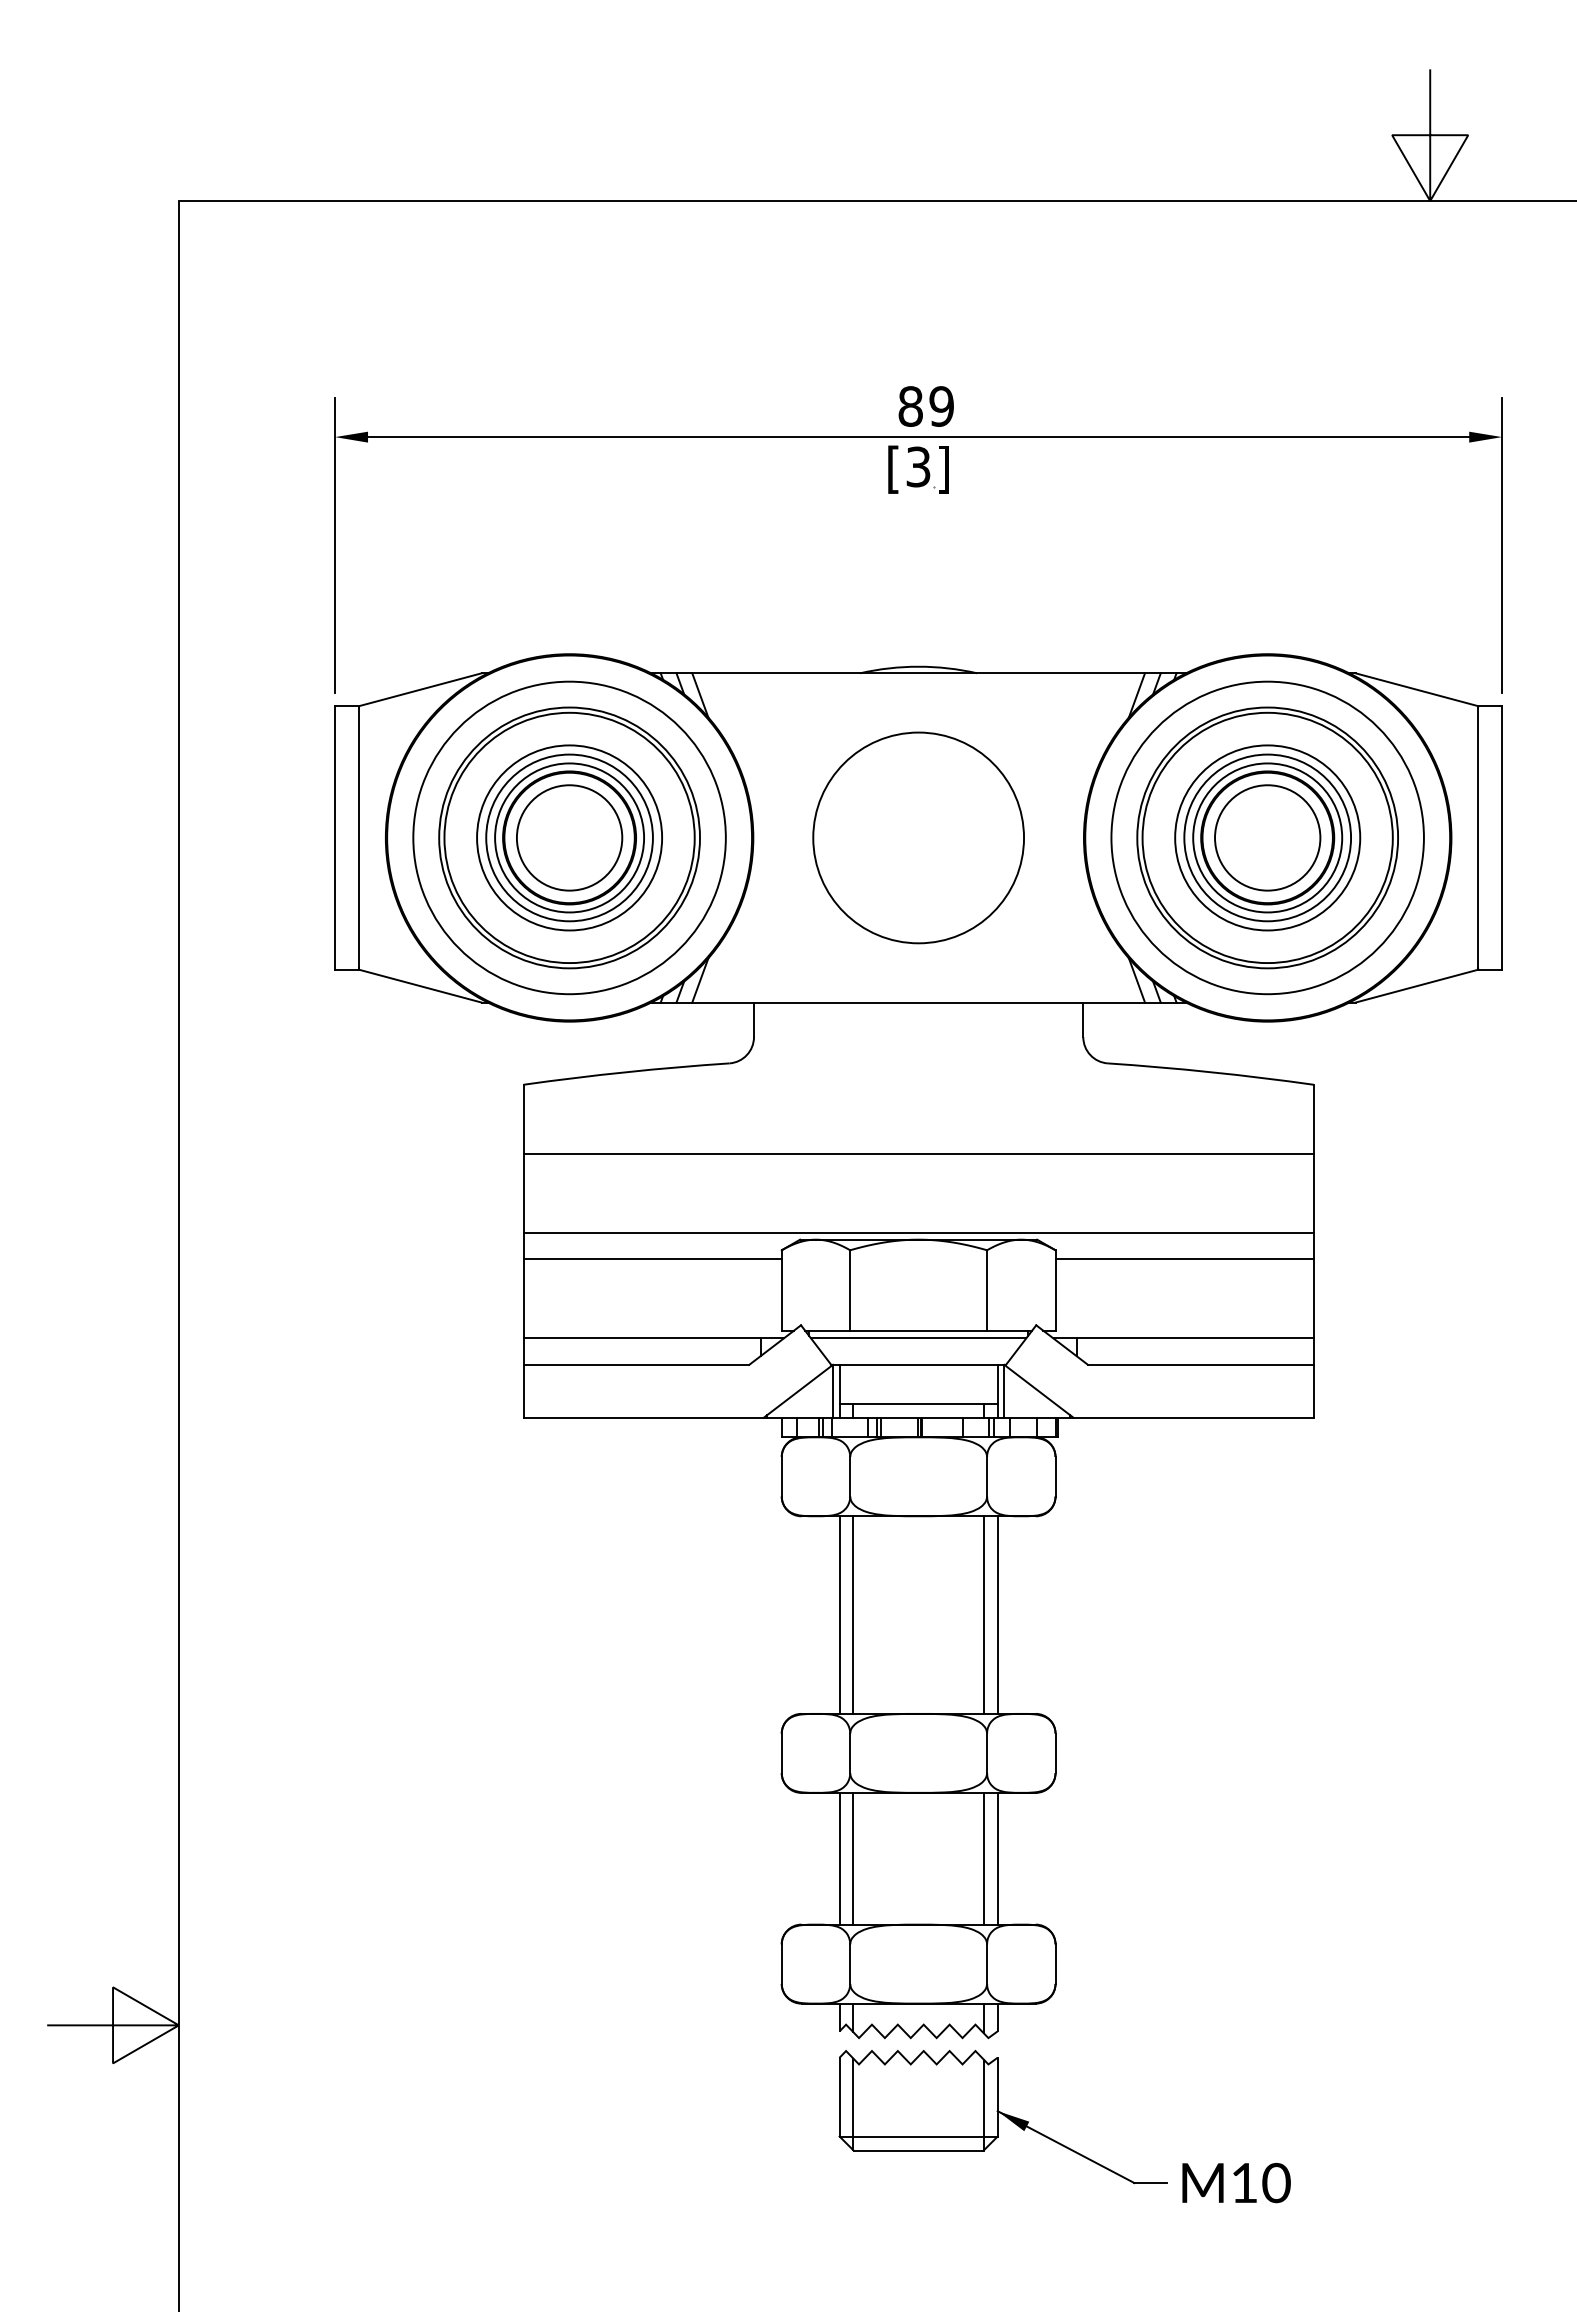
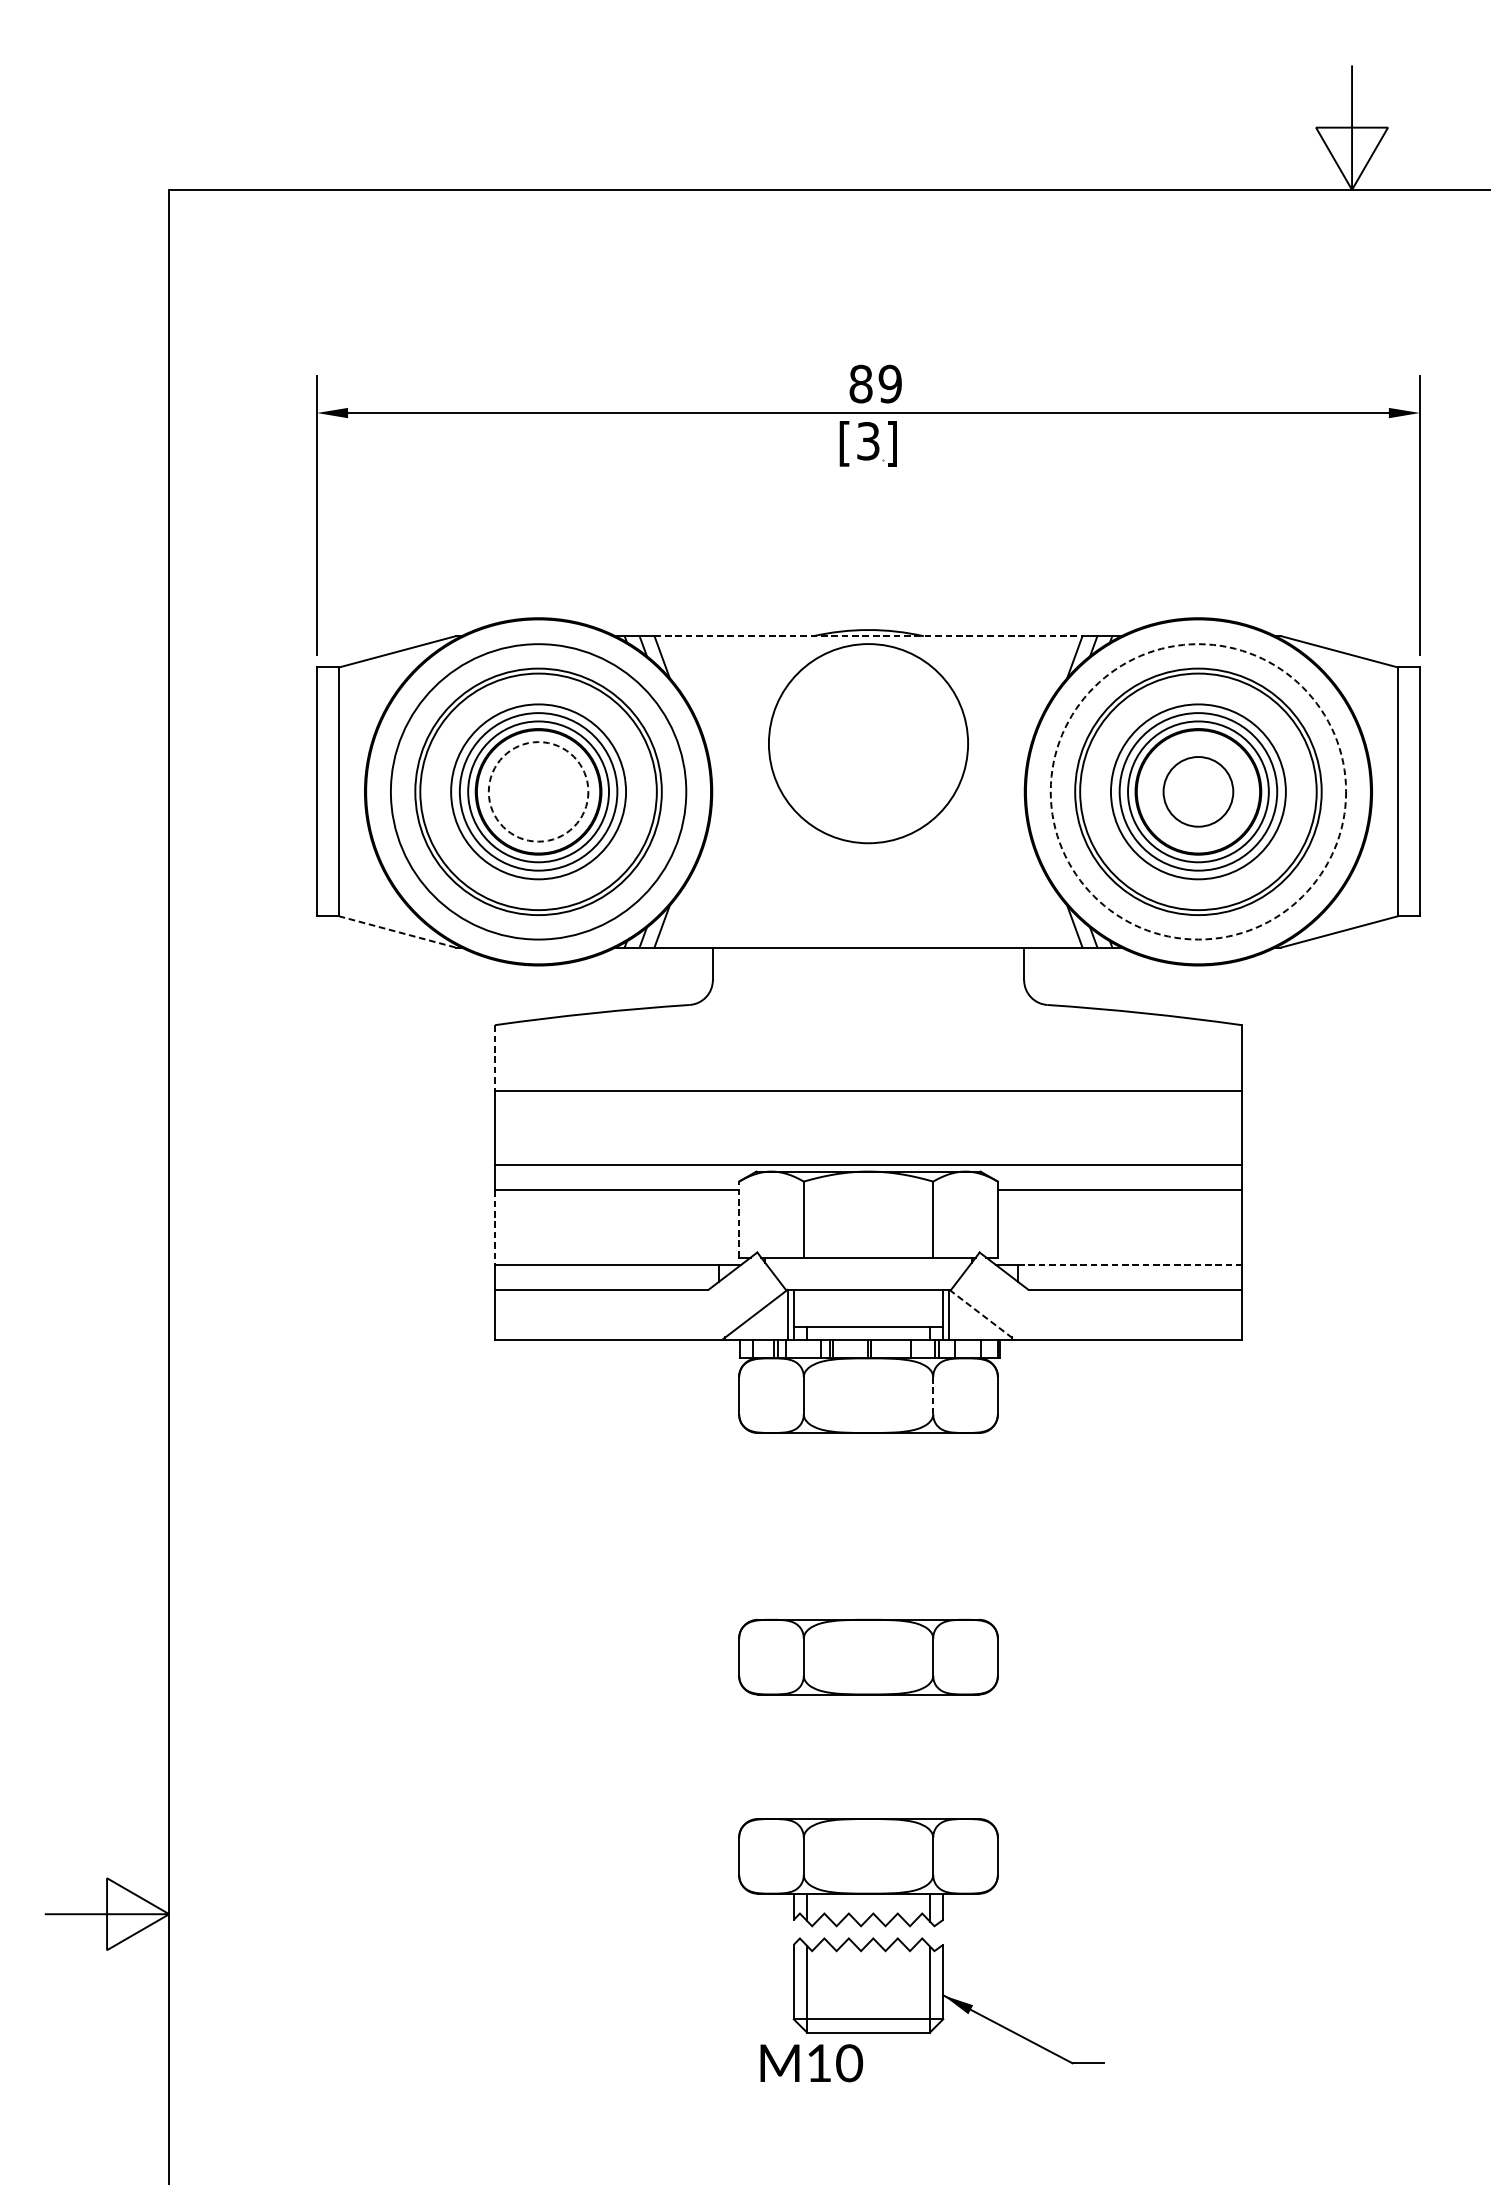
line: (919, 673) -> (869, 636), solid -> dashed
circle: (569, 837) -> (538, 791), solid -> dashed
circle: (918, 837) -> (868, 743), moved
circle: (1267, 837) -> (1198, 791), size x0.7
circle: (1267, 837) -> (1198, 791), solid -> dashed
line: (420, 986) -> (397, 932), solid -> dashed
line: (523, 1119) -> (495, 1058), solid -> dashed
line: (781, 1289) -> (738, 1218), solid -> dashed
line: (523, 1298) -> (495, 1227), solid -> dashed
line: (918, 1338) -> (868, 1264), removed
line: (1195, 1338) -> (1130, 1264), solid -> dashed
line: (1039, 1391) -> (982, 1315), solid -> dashed
line: (987, 1476) -> (933, 1395), solid -> dashed
line: (839, 1614) -> (793, 1525), removed
line: (853, 1614) -> (806, 1525), removed
line: (983, 1614) -> (929, 1525), removed
line: (997, 1614) -> (943, 1525), removed
line: (839, 1858) -> (793, 1756), removed
line: (853, 1858) -> (806, 1756), removed
line: (983, 1858) -> (929, 1756), removed
line: (997, 1858) -> (943, 1756), removed
text: (1236, 2182) -> (811, 2062), moved

